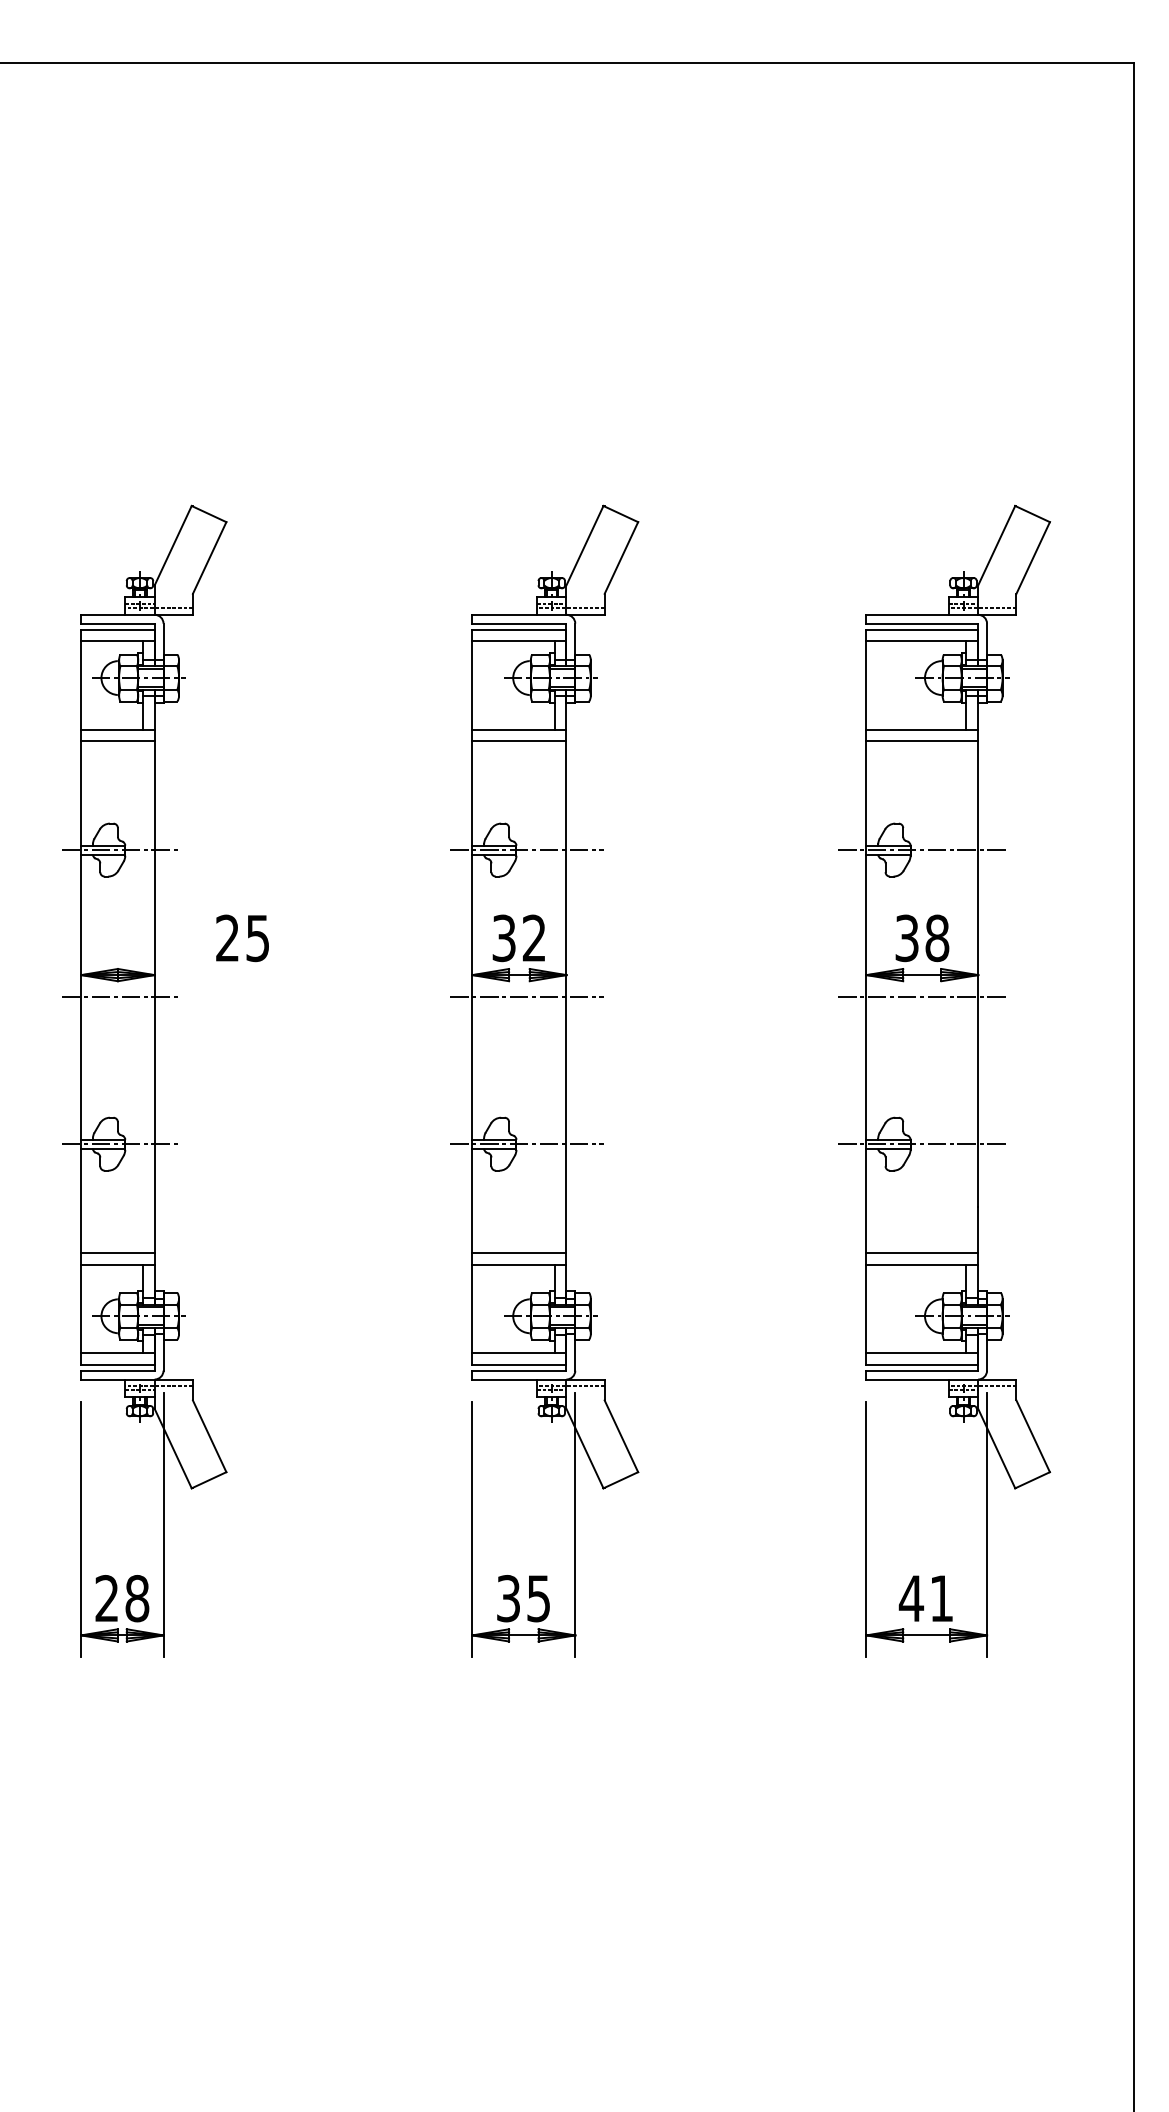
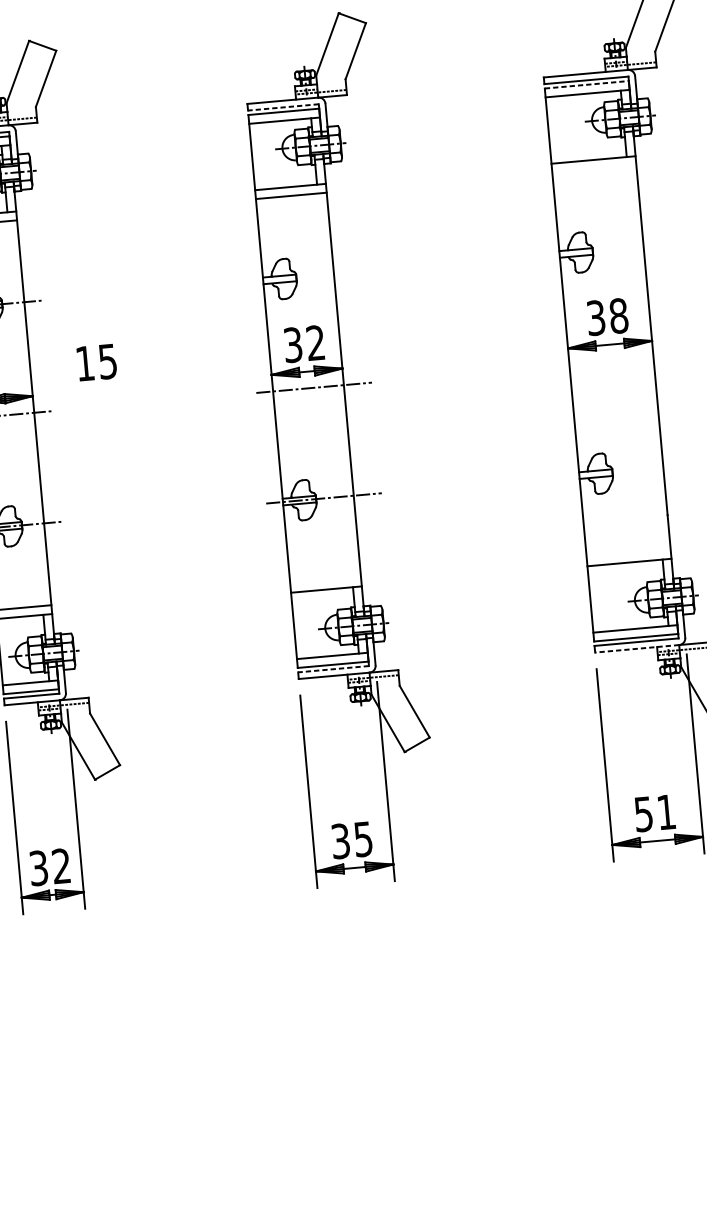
line: (518, 623) -> (282, 107), solid -> dashed
line: (922, 629) -> (586, 84), solid -> dashed
line: (922, 741) -> (594, 168), removed
line: (526, 850) -> (304, 277), removed
line: (921, 850) -> (601, 251), removed
text: (227, 937) -> (84, 363), 25 -> 15
line: (921, 997) -> (610, 361), removed
line: (921, 1144) -> (620, 472), removed
line: (519, 1253) -> (325, 581), removed
line: (922, 1253) -> (628, 554), removed
line: (518, 1370) -> (332, 669), solid -> dashed
line: (922, 1379) -> (637, 648), solid -> dashed
text: (122, 1598) -> (50, 867), 28 -> 32
text: (911, 1598) -> (643, 814), 41 -> 51

